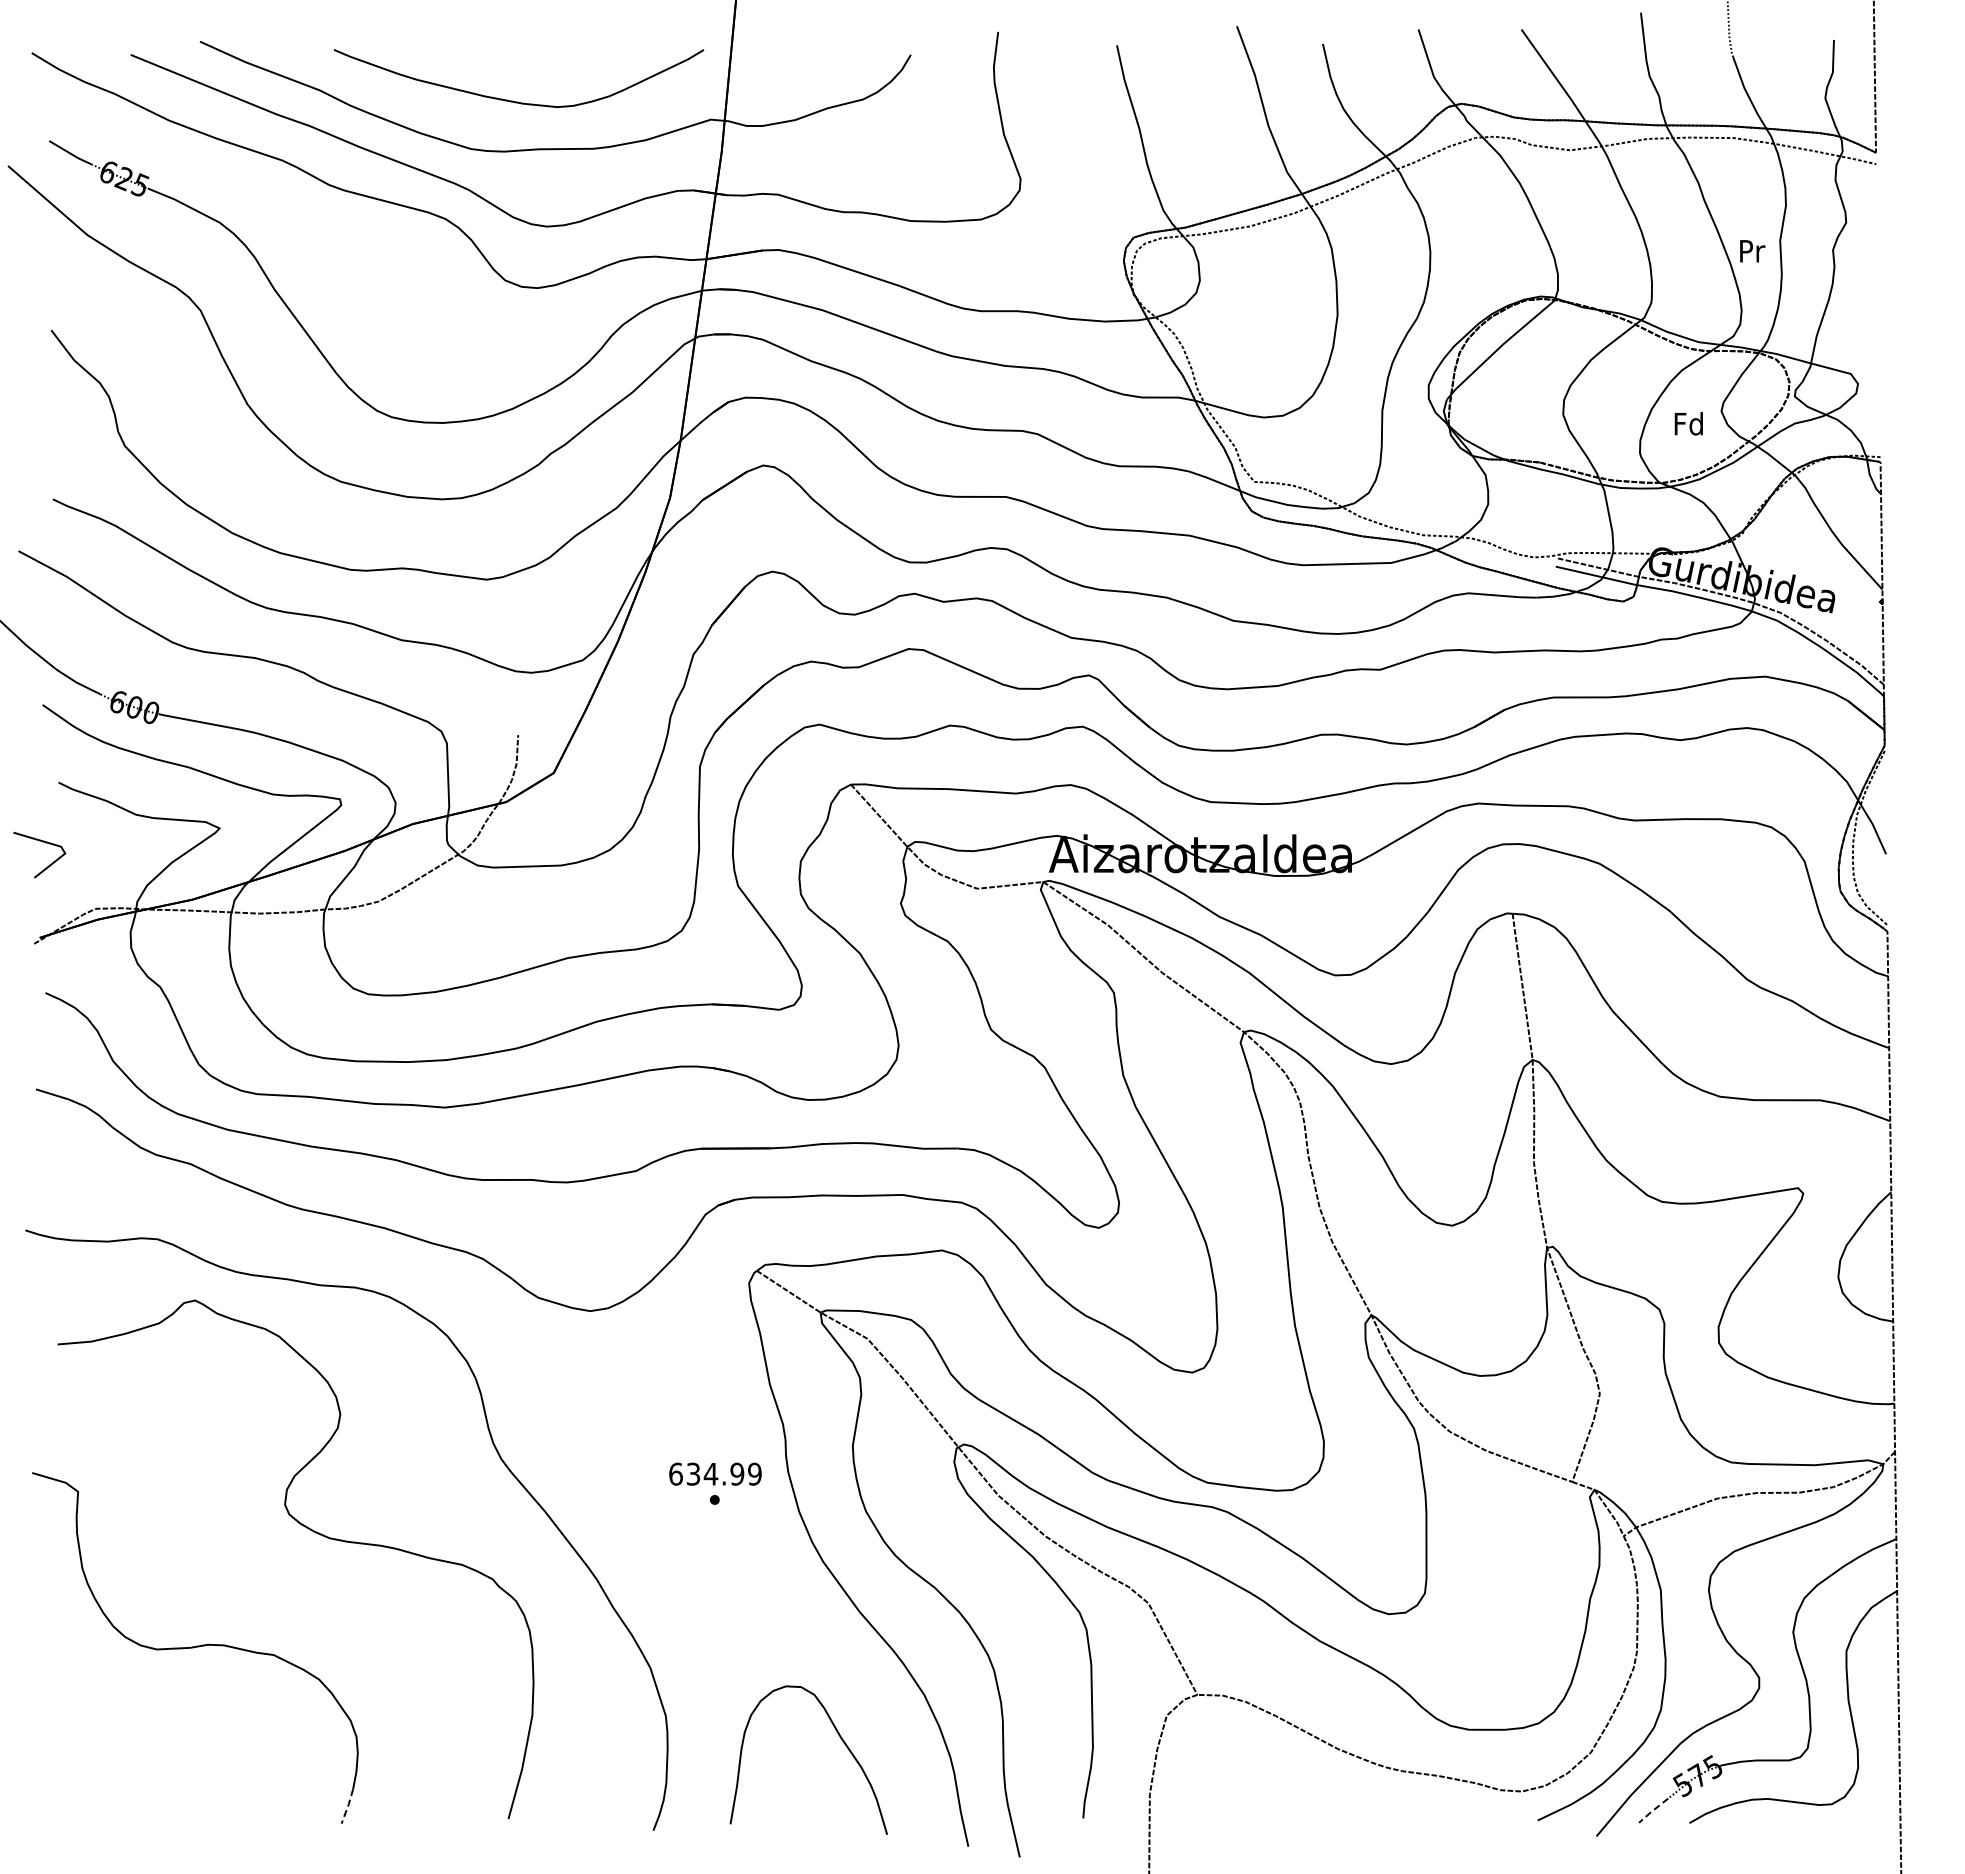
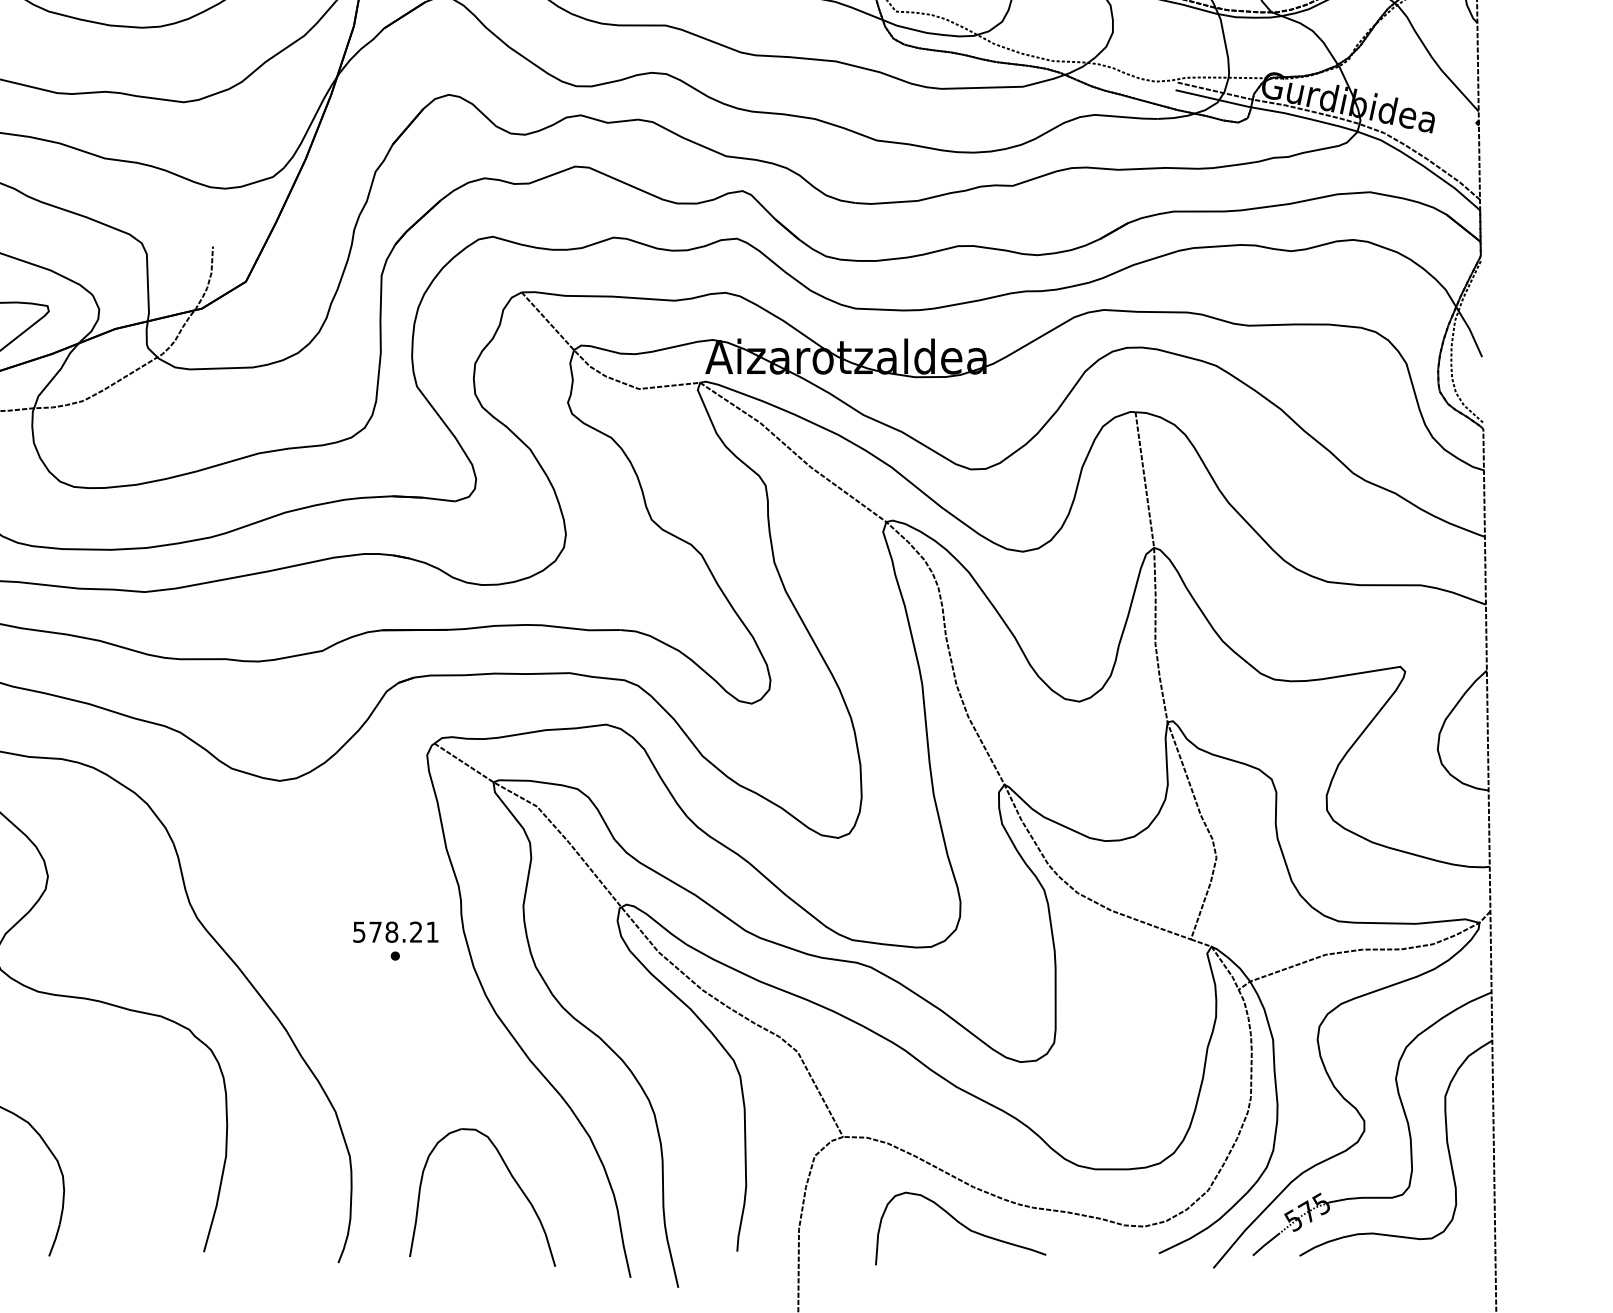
text: (715, 1473) -> (396, 931), 634.99 -> 578.21
curve: (1325, 1790) -> (961, 1225), added
line: (348, 1806) -> (55, 1240), dashed -> solid
line: (1652, 1810) -> (1265, 1244), dashed -> solid

